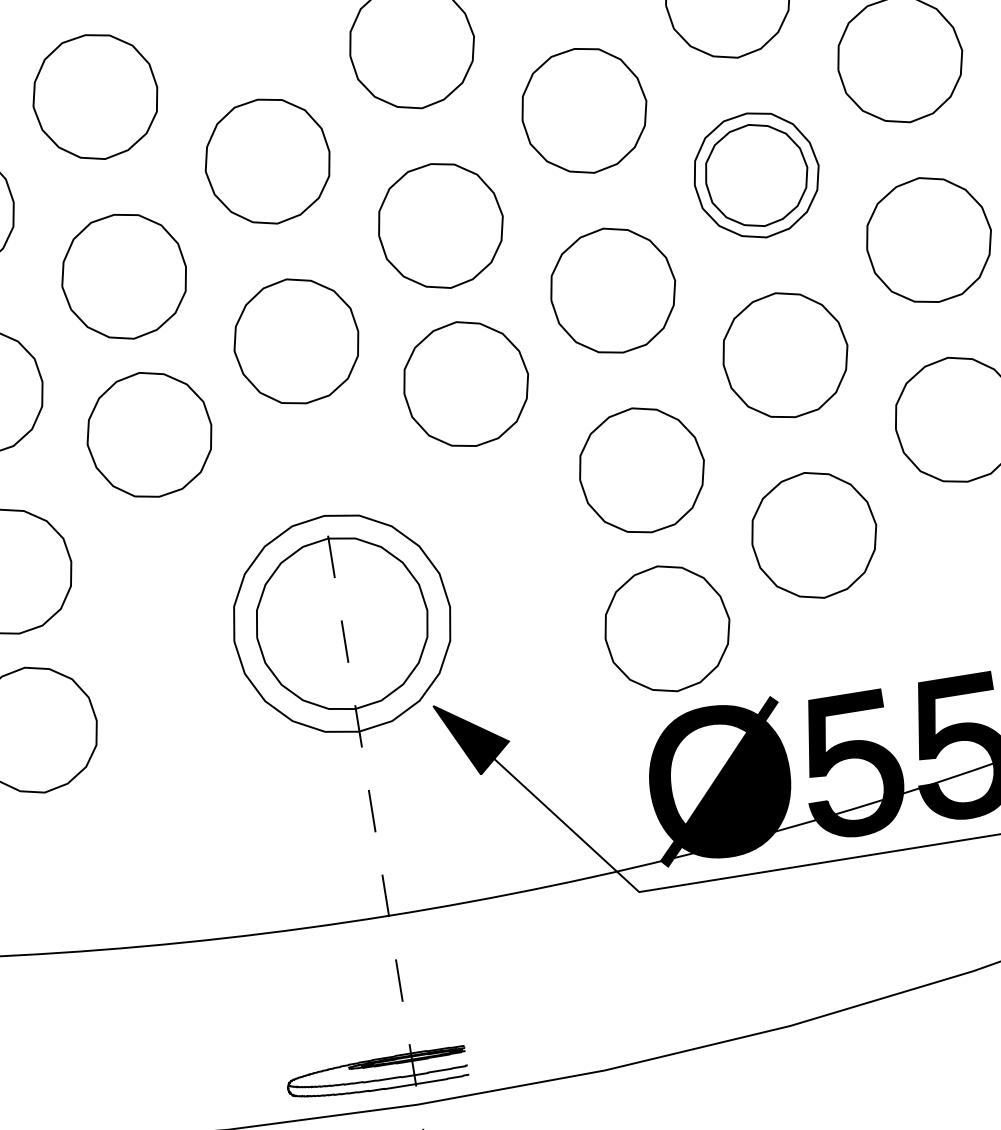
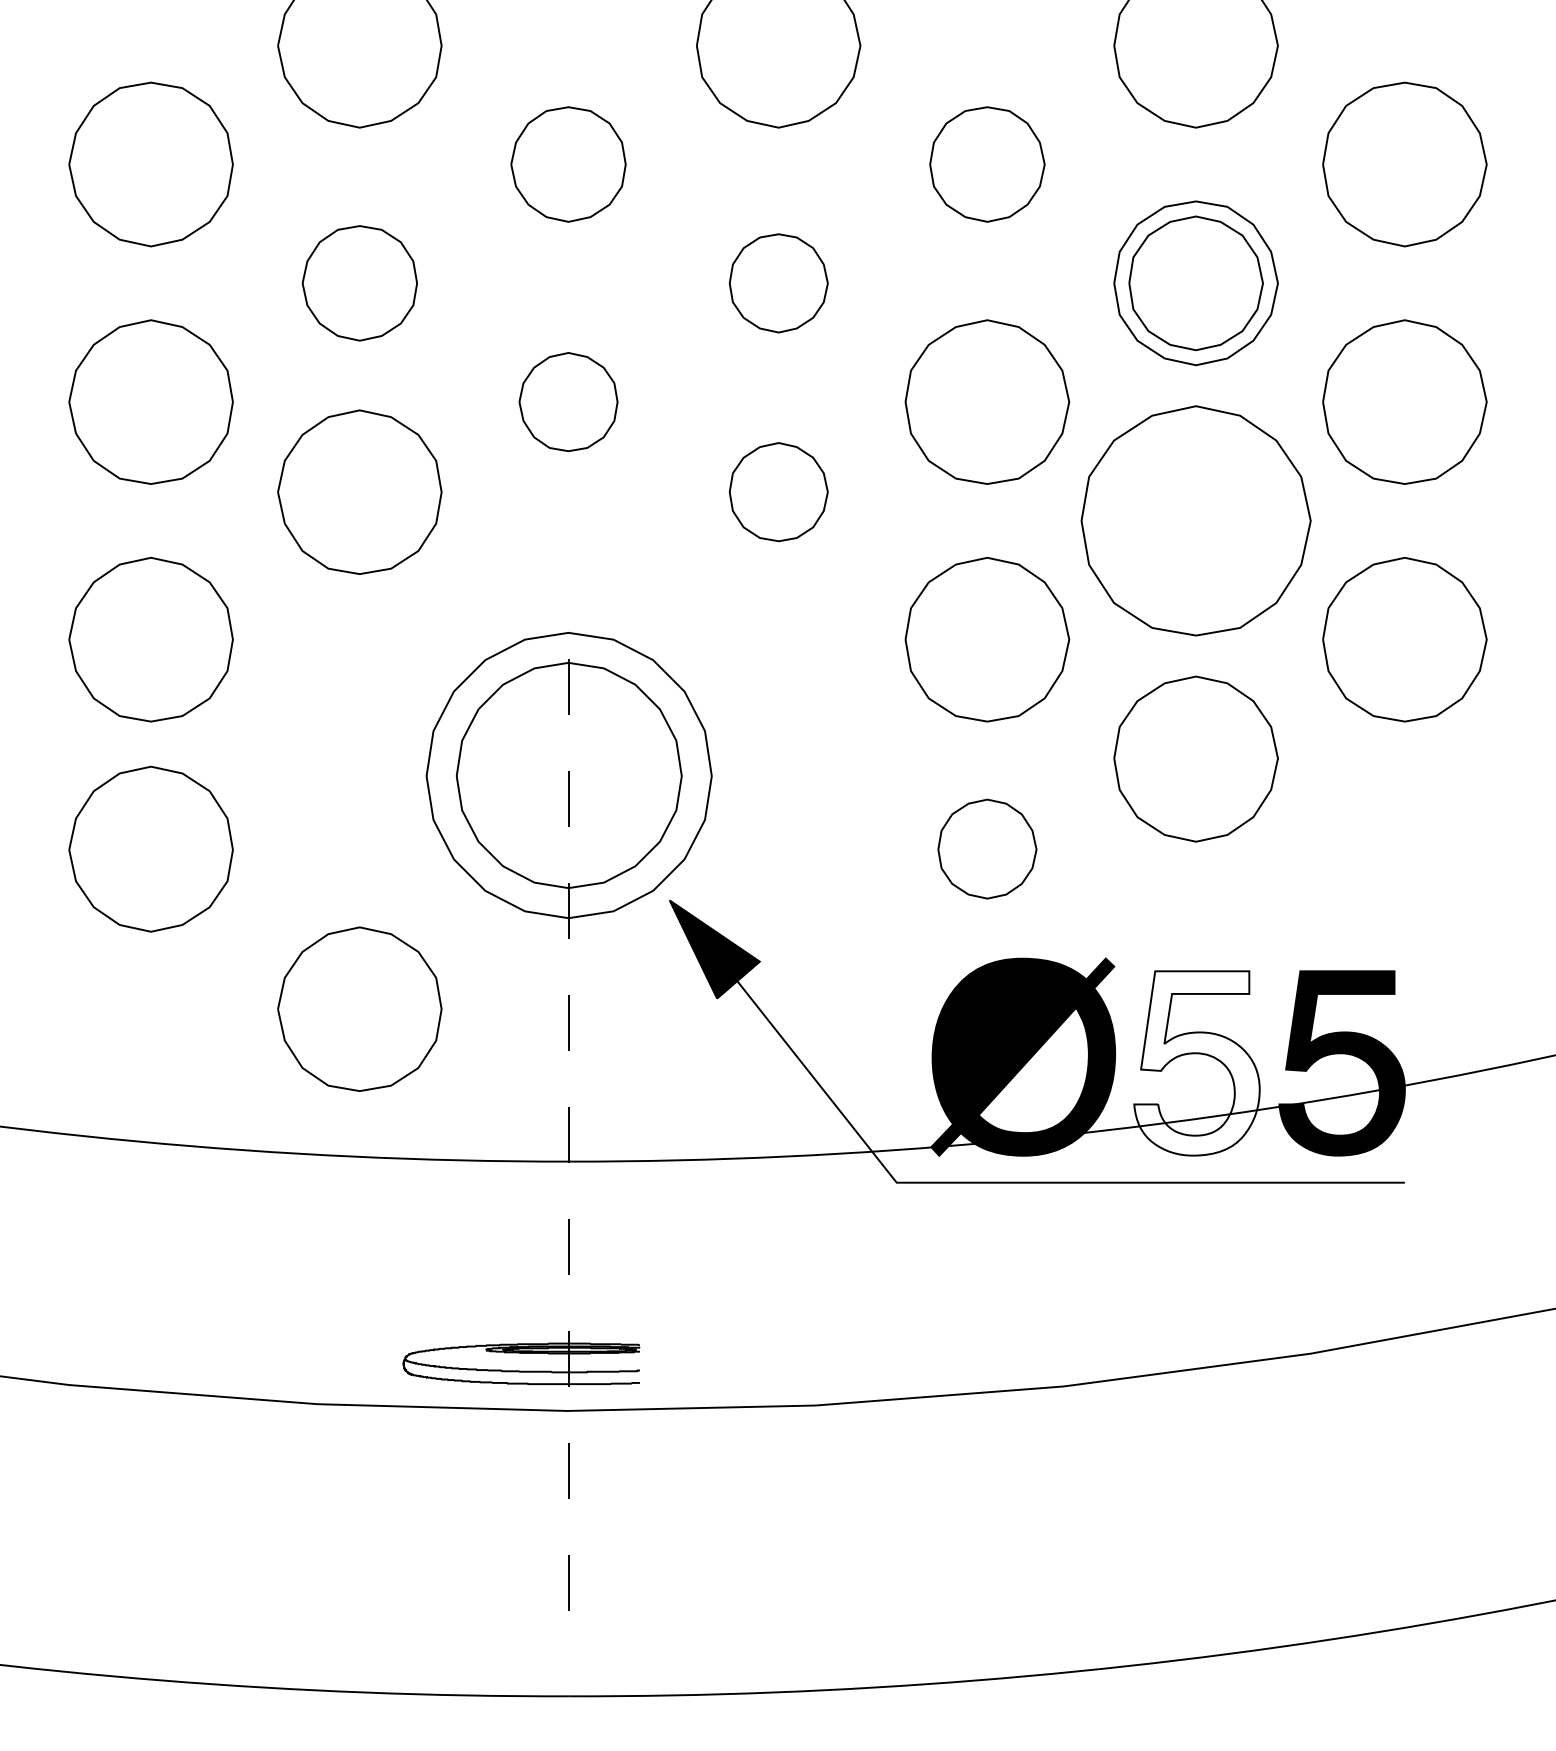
part: (584, 110) -> (987, 164), size x0.7
part: (267, 161) -> (568, 164), size x0.7
part: (440, 226) -> (778, 283), size x0.6
part: (123, 276) -> (359, 283), size x0.7
part: (296, 340) -> (568, 401), size x0.6
part: (785, 354) -> (1195, 520), size x1.4
part: (466, 383) -> (778, 491), size x0.6
part: (667, 628) -> (987, 848), size x0.6
fill: (851, 765) -> (1196, 1063), removed
part: (211, 825) -> (359, 1008), added

